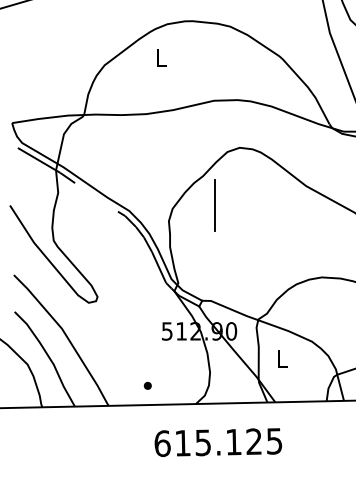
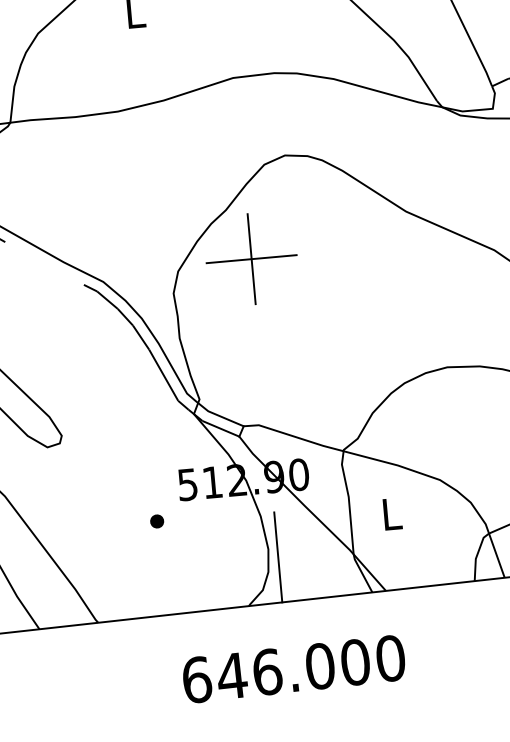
line: (215, 205) -> (251, 259), added
line: (215, 377) -> (278, 557), added
part: (147, 385) -> (156, 520), moved
text: (228, 441) -> (310, 665), 615.125 -> 646.000

